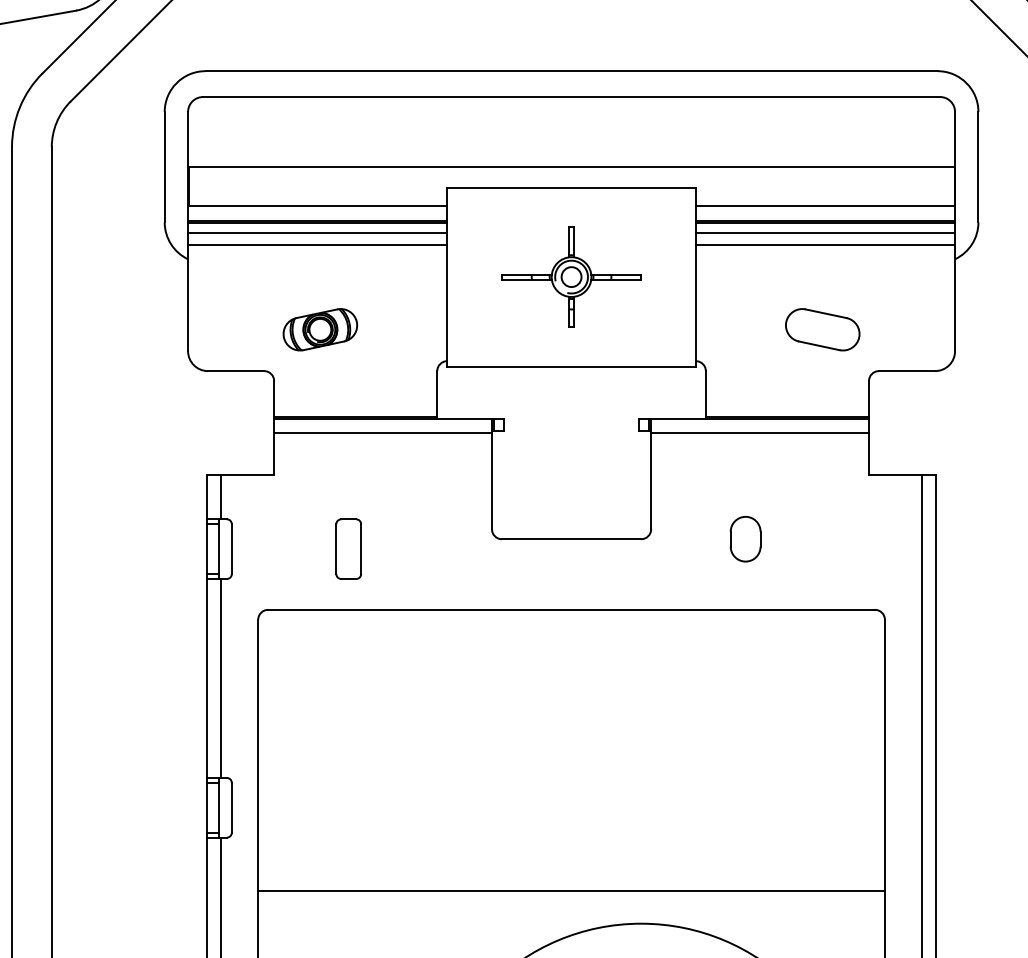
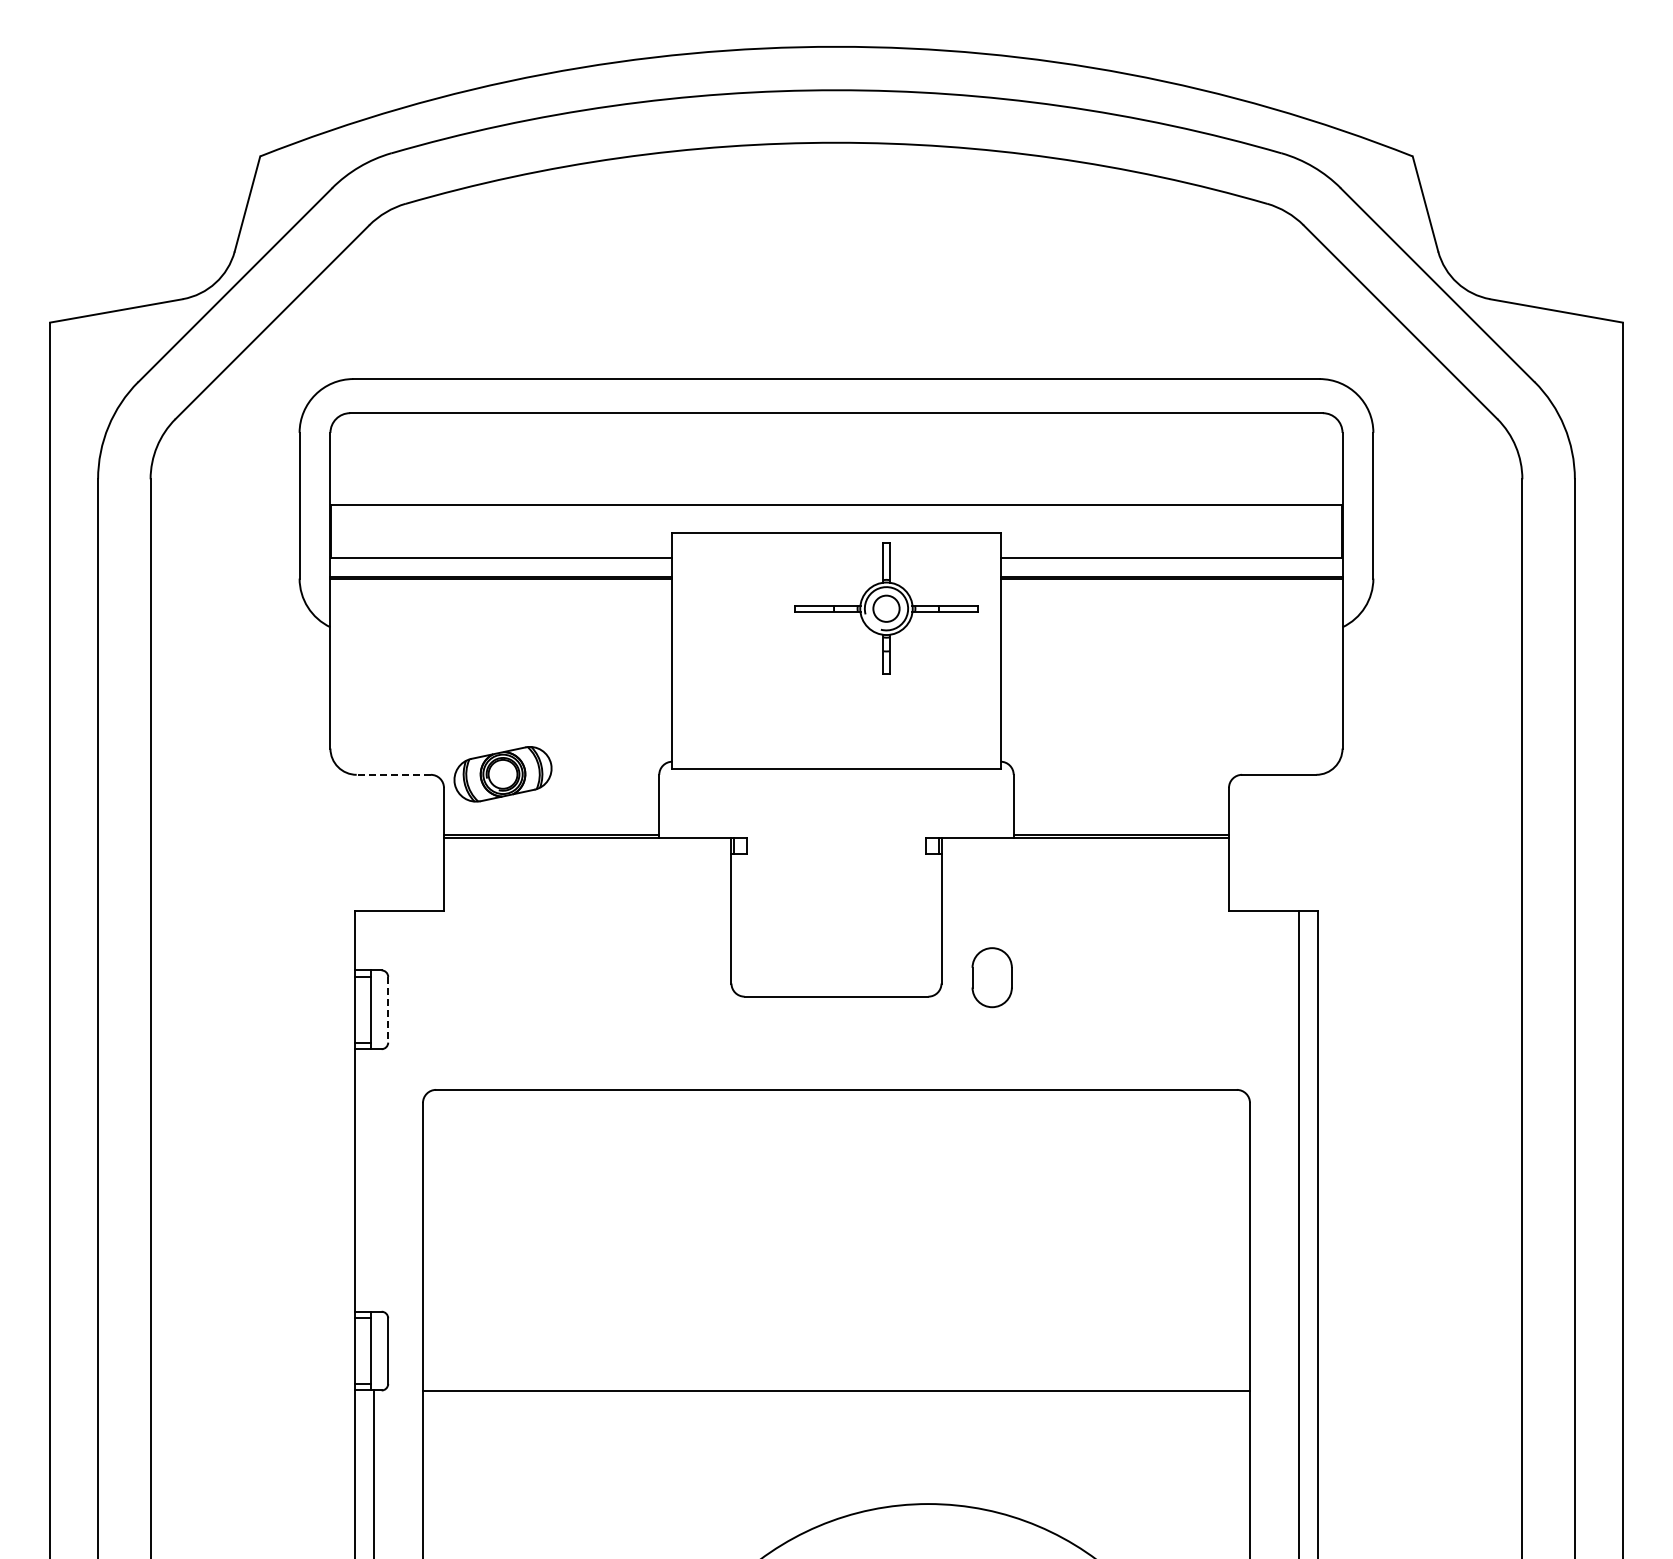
line: (317, 232) -> (501, 592), removed
line: (825, 232) -> (1171, 592), removed
line: (317, 245) -> (501, 608), removed
line: (825, 245) -> (1171, 608), removed
part: (571, 276) -> (886, 608), moved
part: (319, 329) -> (502, 774), moved
part: (822, 329) -> (1167, 720), removed
line: (235, 370) -> (393, 774), solid -> dashed
line: (382, 432) -> (587, 856), removed
line: (759, 432) -> (1084, 856), removed
line: (220, 496) -> (373, 940), removed
part: (745, 539) -> (991, 977), moved
line: (232, 548) -> (388, 1009), solid -> dashed
part: (348, 548) -> (542, 1009), removed
line: (220, 678) -> (373, 1180), removed
line: (571, 890) -> (836, 1390), moved

